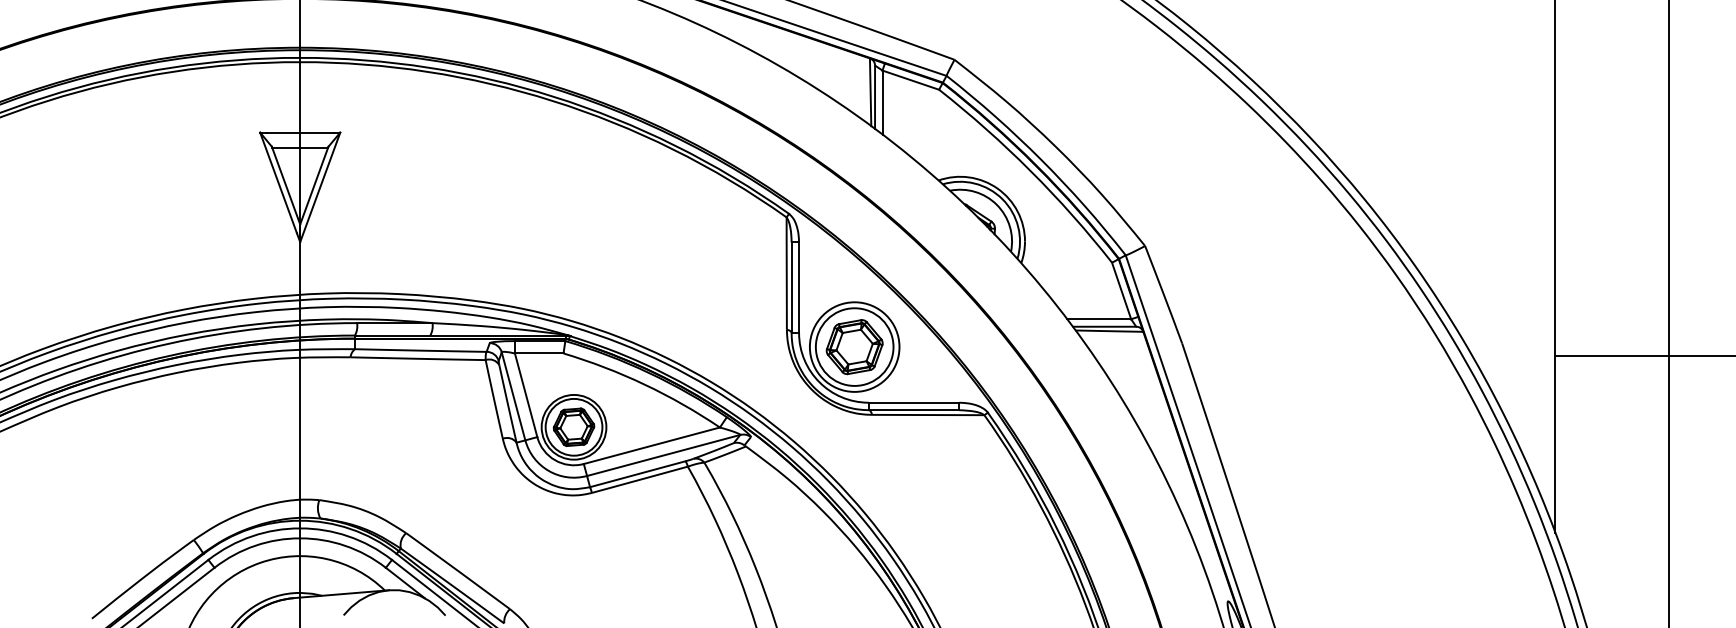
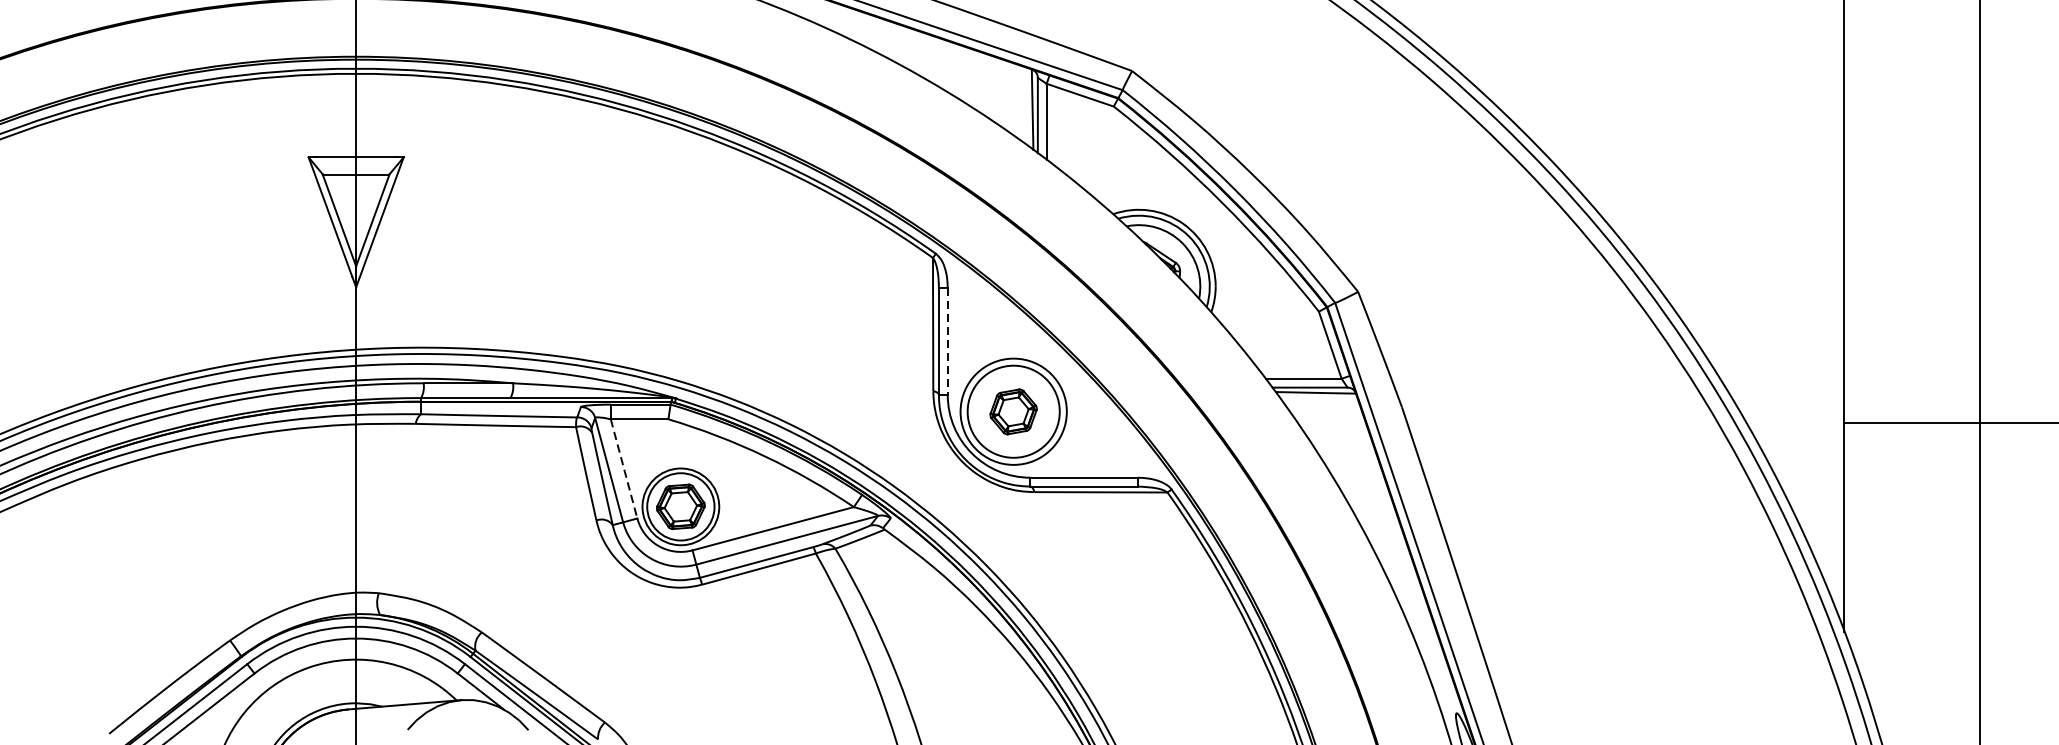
line: (799, 288) -> (948, 342), solid -> dashed
part: (854, 347) -> (1013, 412), size x0.7
line: (526, 395) -> (624, 469), solid -> dashed

